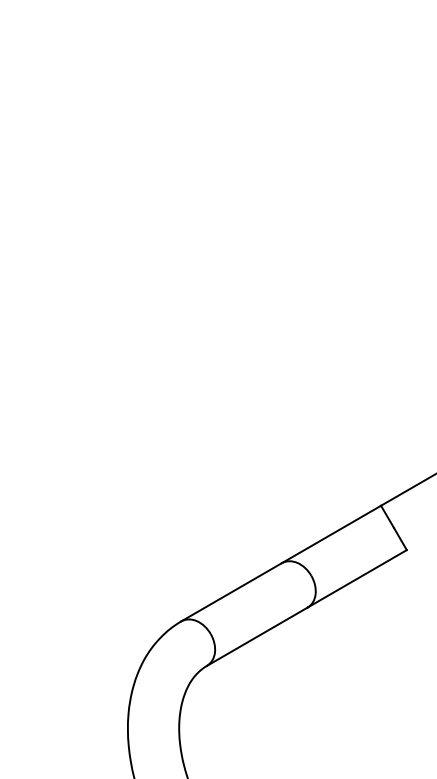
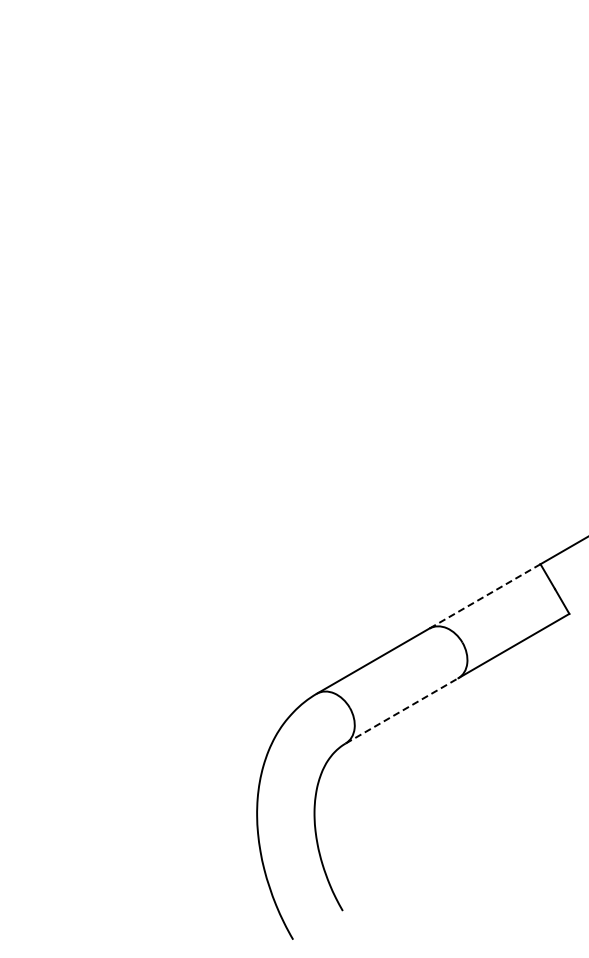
line: (330, 534) -> (484, 596), solid -> dashed
line: (257, 636) -> (402, 710), solid -> dashed

